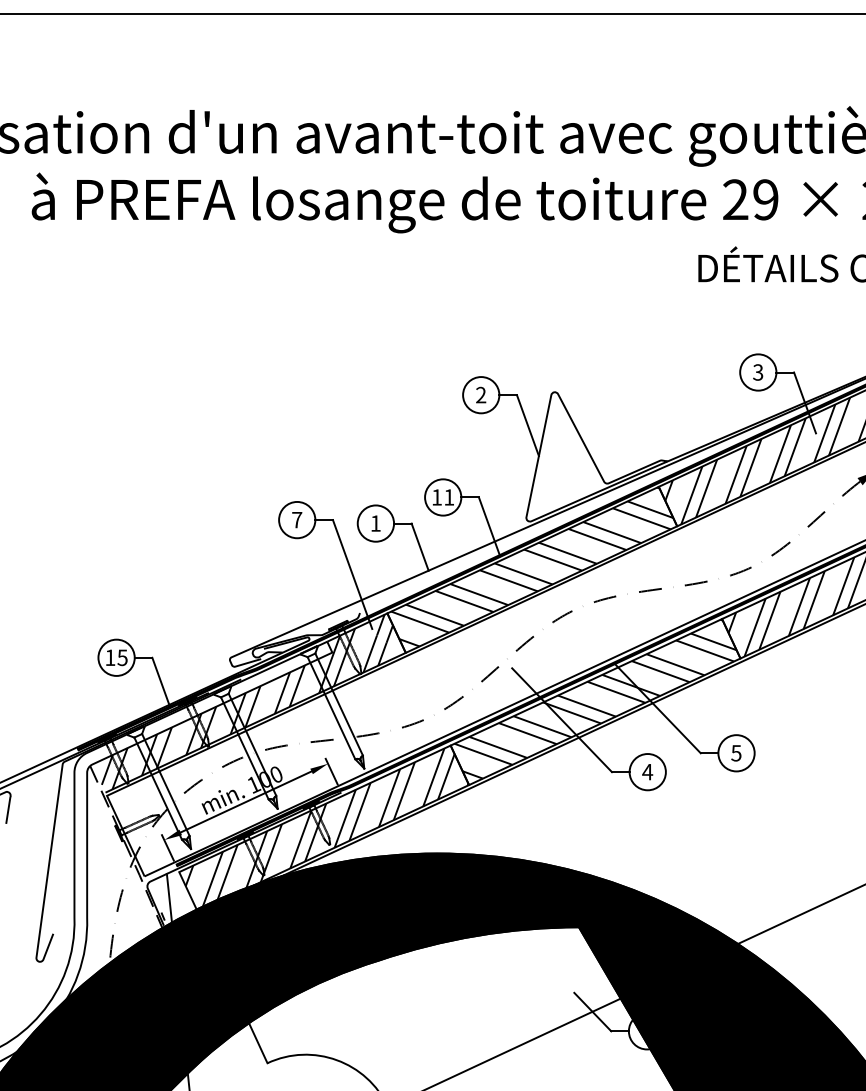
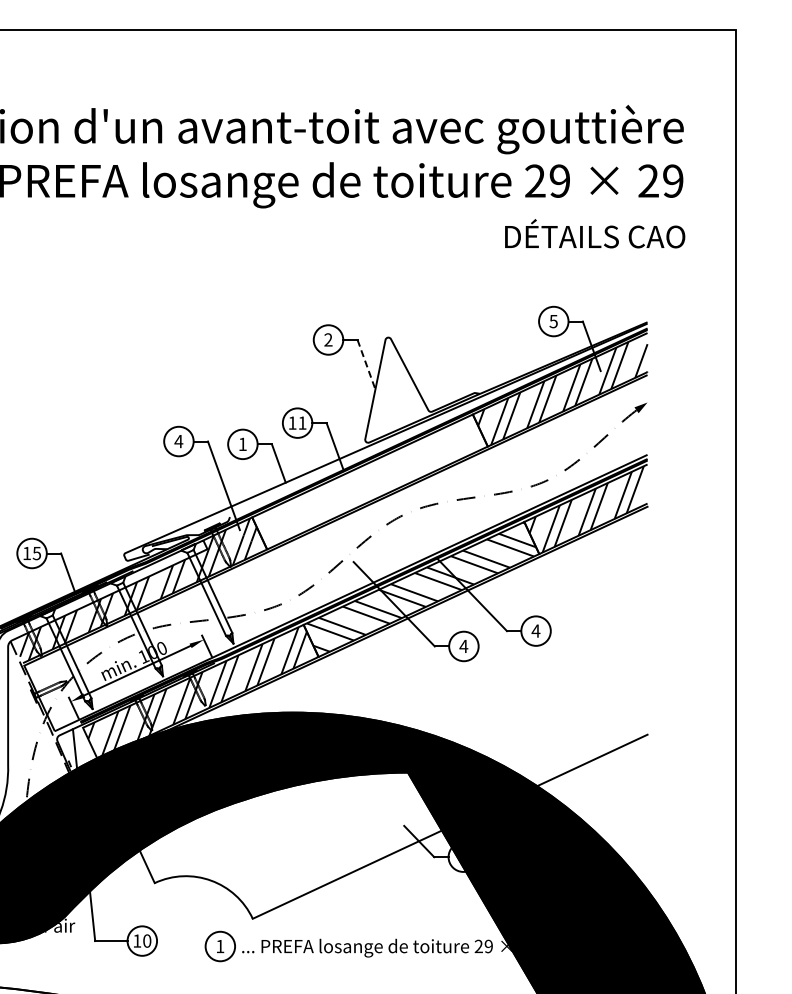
text: (757, 371) -> (553, 320), 3 -> 5
line: (527, 426) -> (366, 365), solid -> dashed
text: (296, 520) -> (178, 441), 7 -> 4
hatch: (531, 566) -> (369, 479), removed
text: (735, 752) -> (535, 630), 5 -> 4

